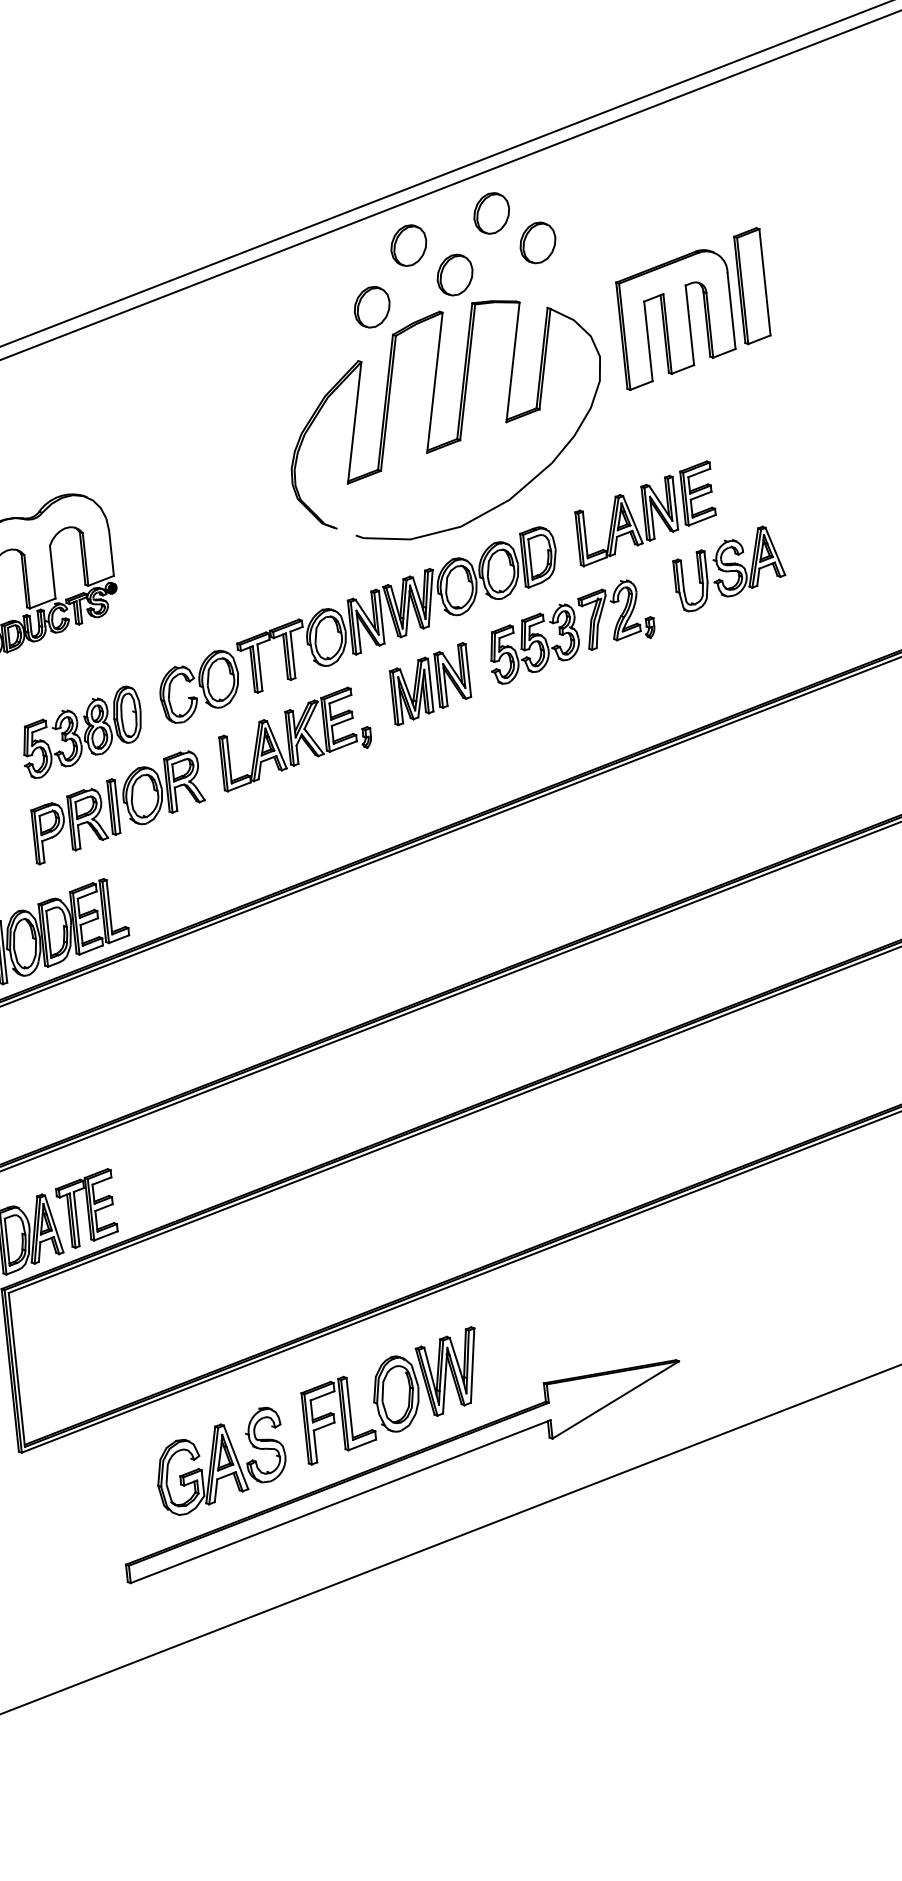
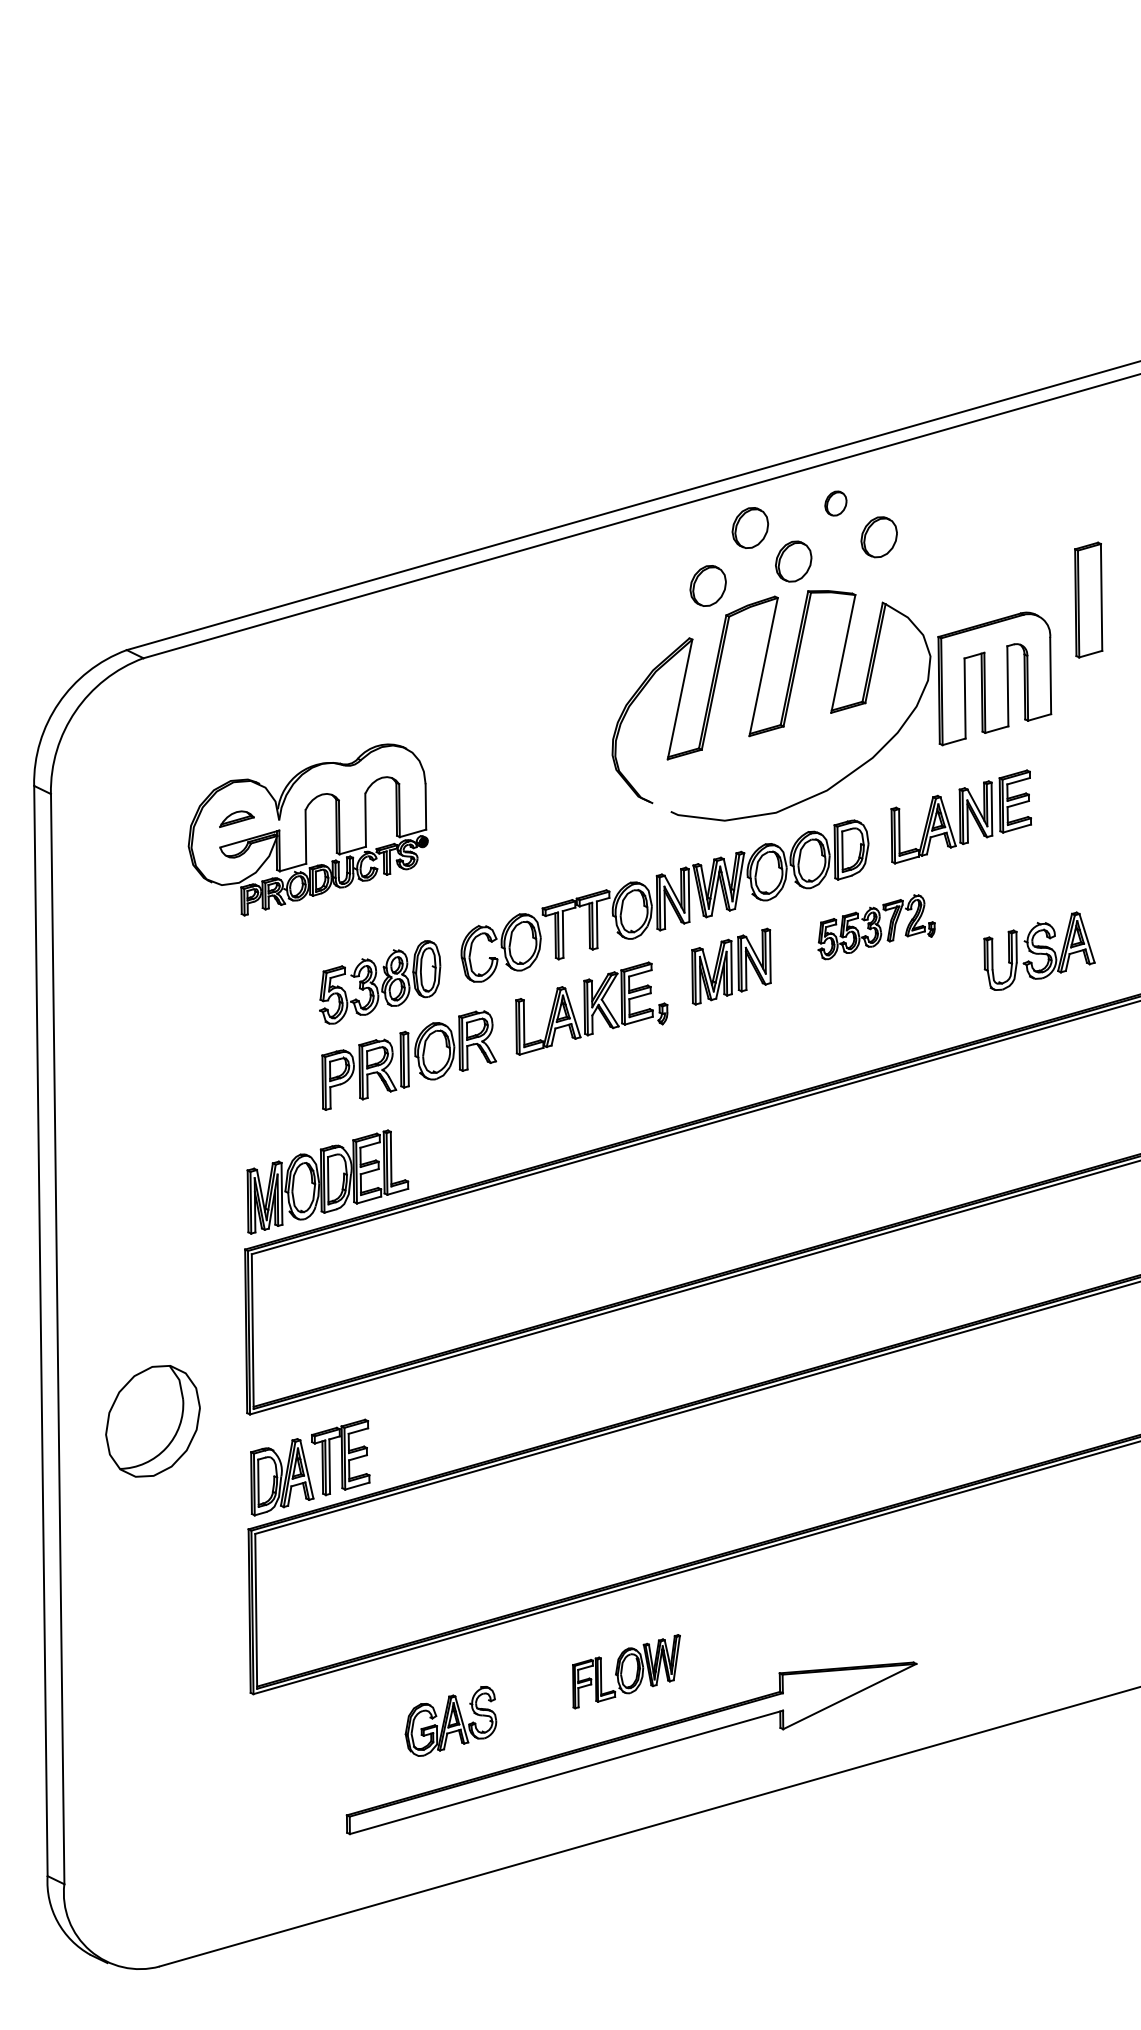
part: (491, 213) -> (835, 503), size x0.6
part: (675, 318) -> (994, 678), moved
part: (729, 567) -> (1039, 950), moved
part: (571, 630) -> (876, 926), size x0.7
part: (391, 1395) -> (626, 1671), size x0.6
part: (220, 1461) -> (450, 1721), size x0.7

